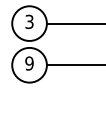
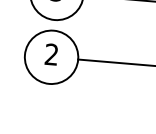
text: (29, 63) -> (51, 54), 9 -> 2

